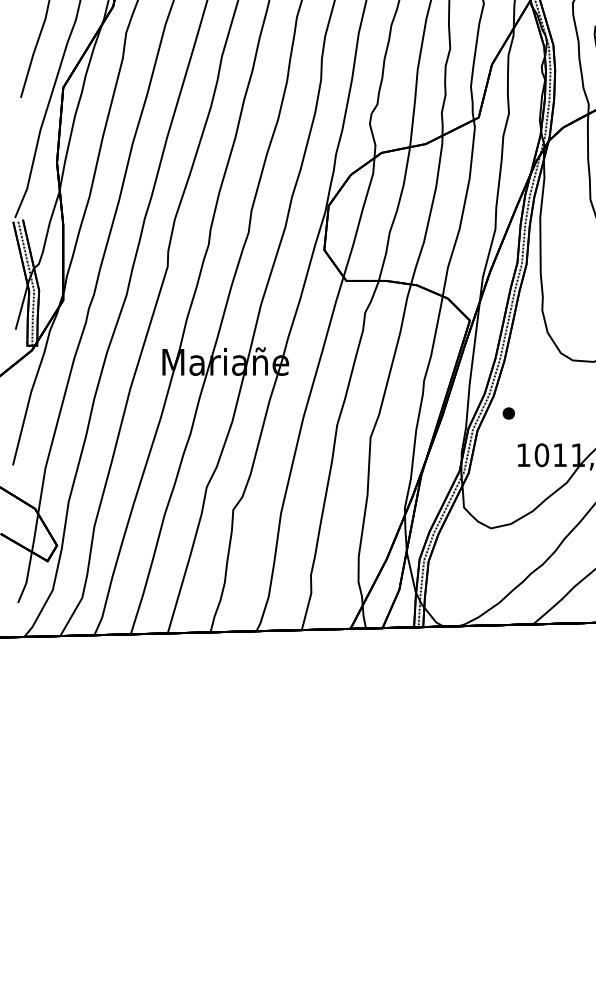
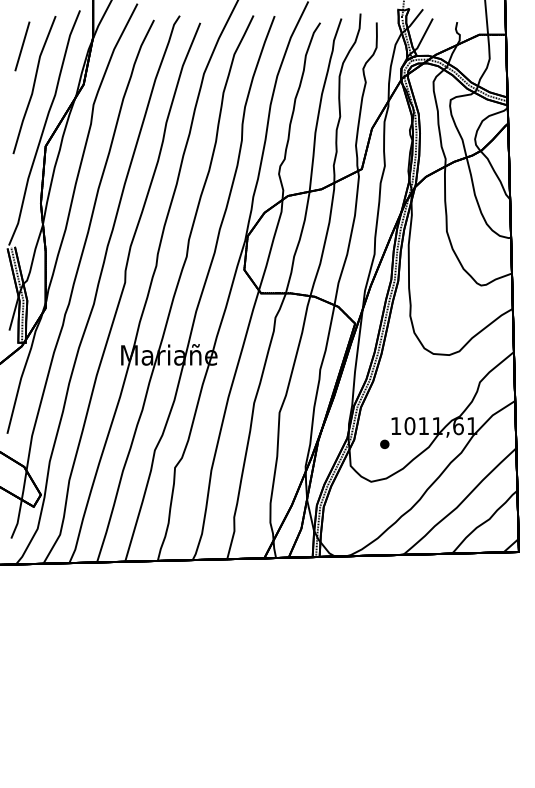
part: (508, 412) -> (384, 443), moved

